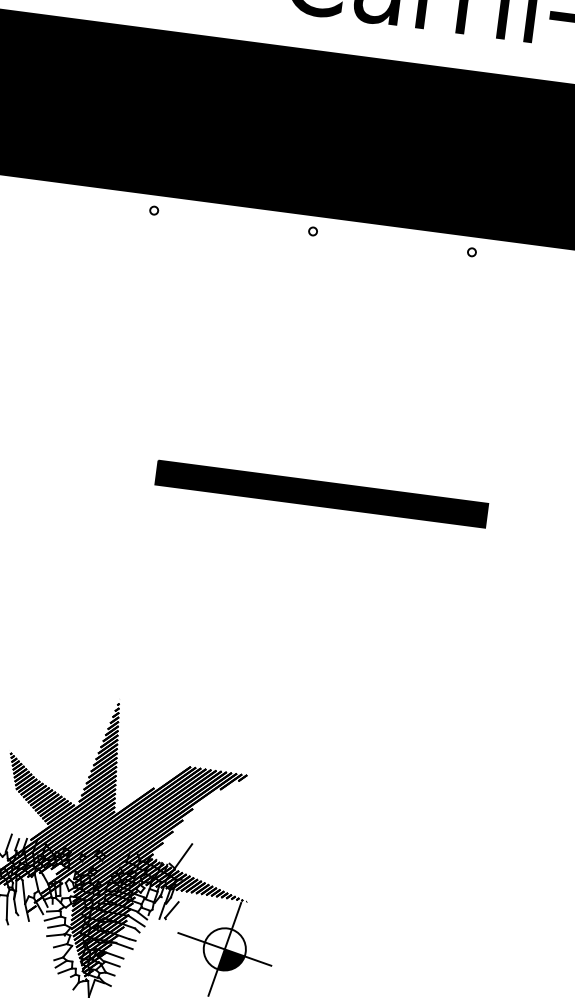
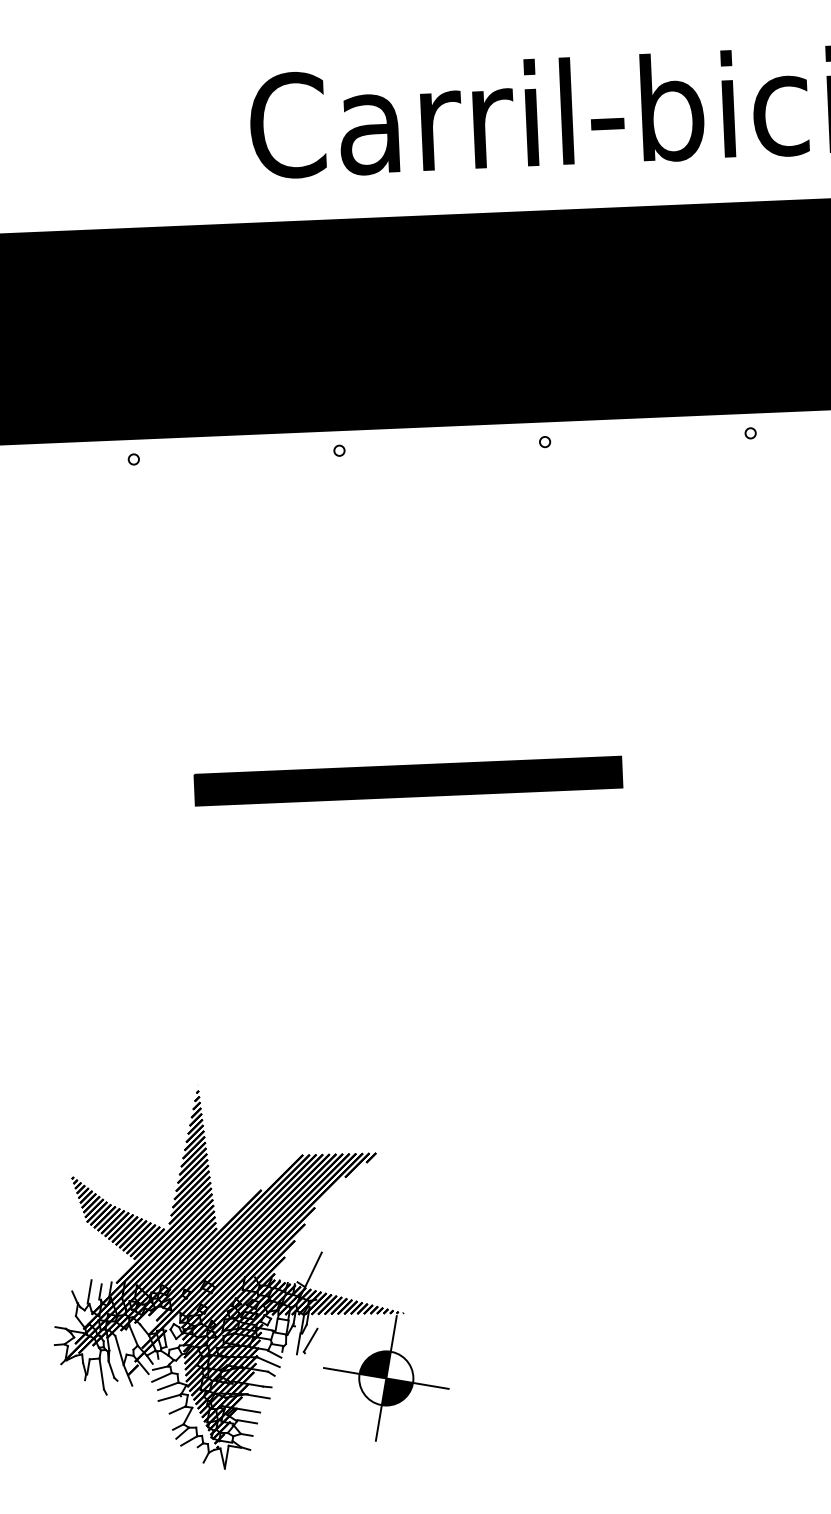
fill: (217, 937) -> (374, 1364), added

